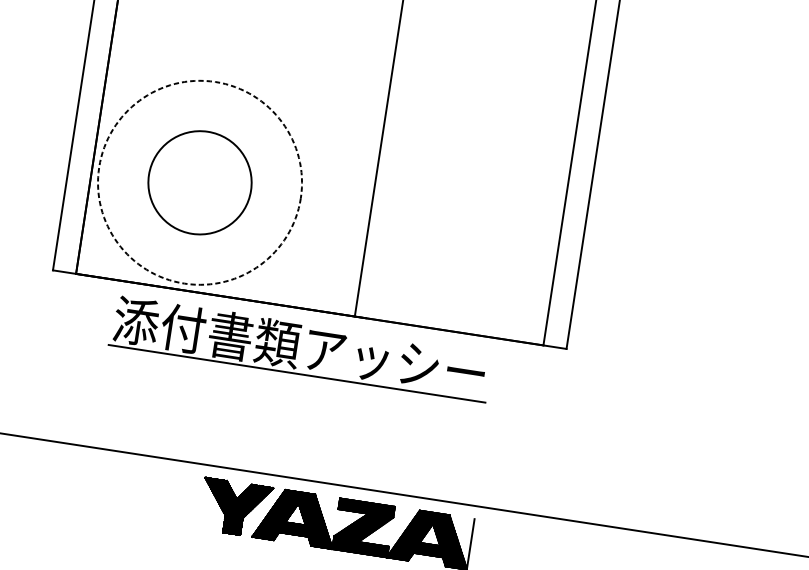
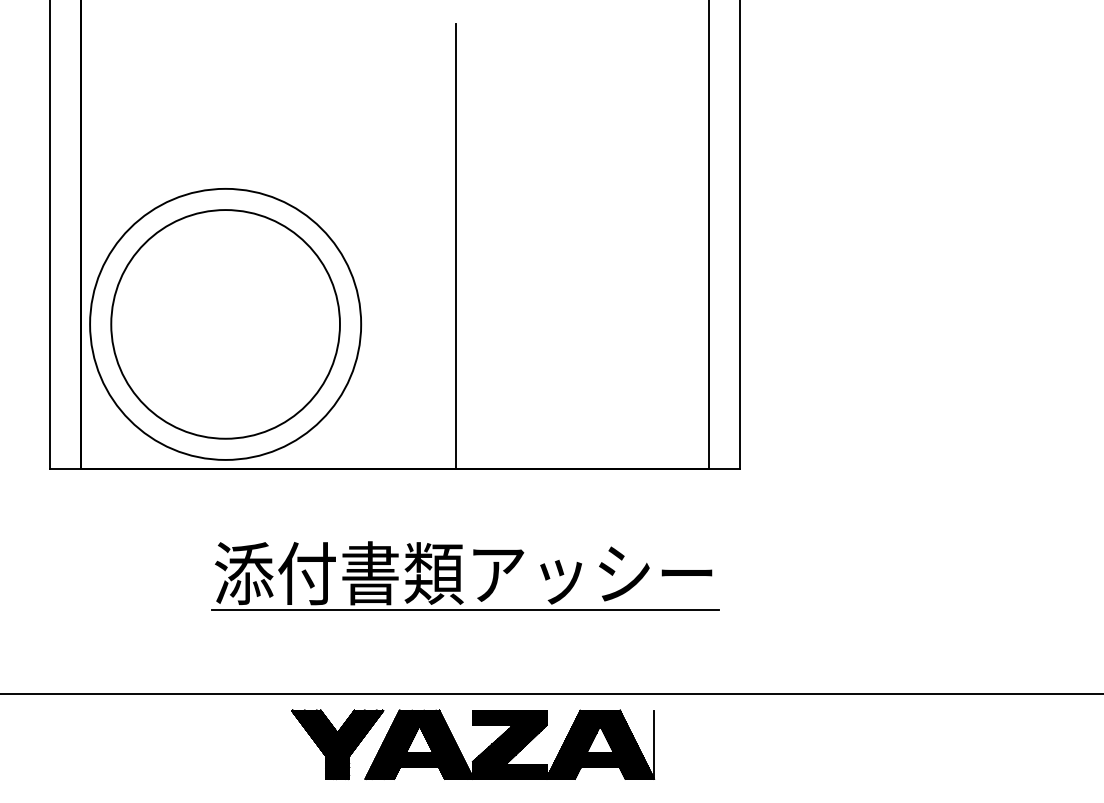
circle: (199, 182) -> (225, 324), size x1.67
circle: (200, 182) -> (225, 323), dashed -> solid
part: (300, 348) -> (465, 575), moved

